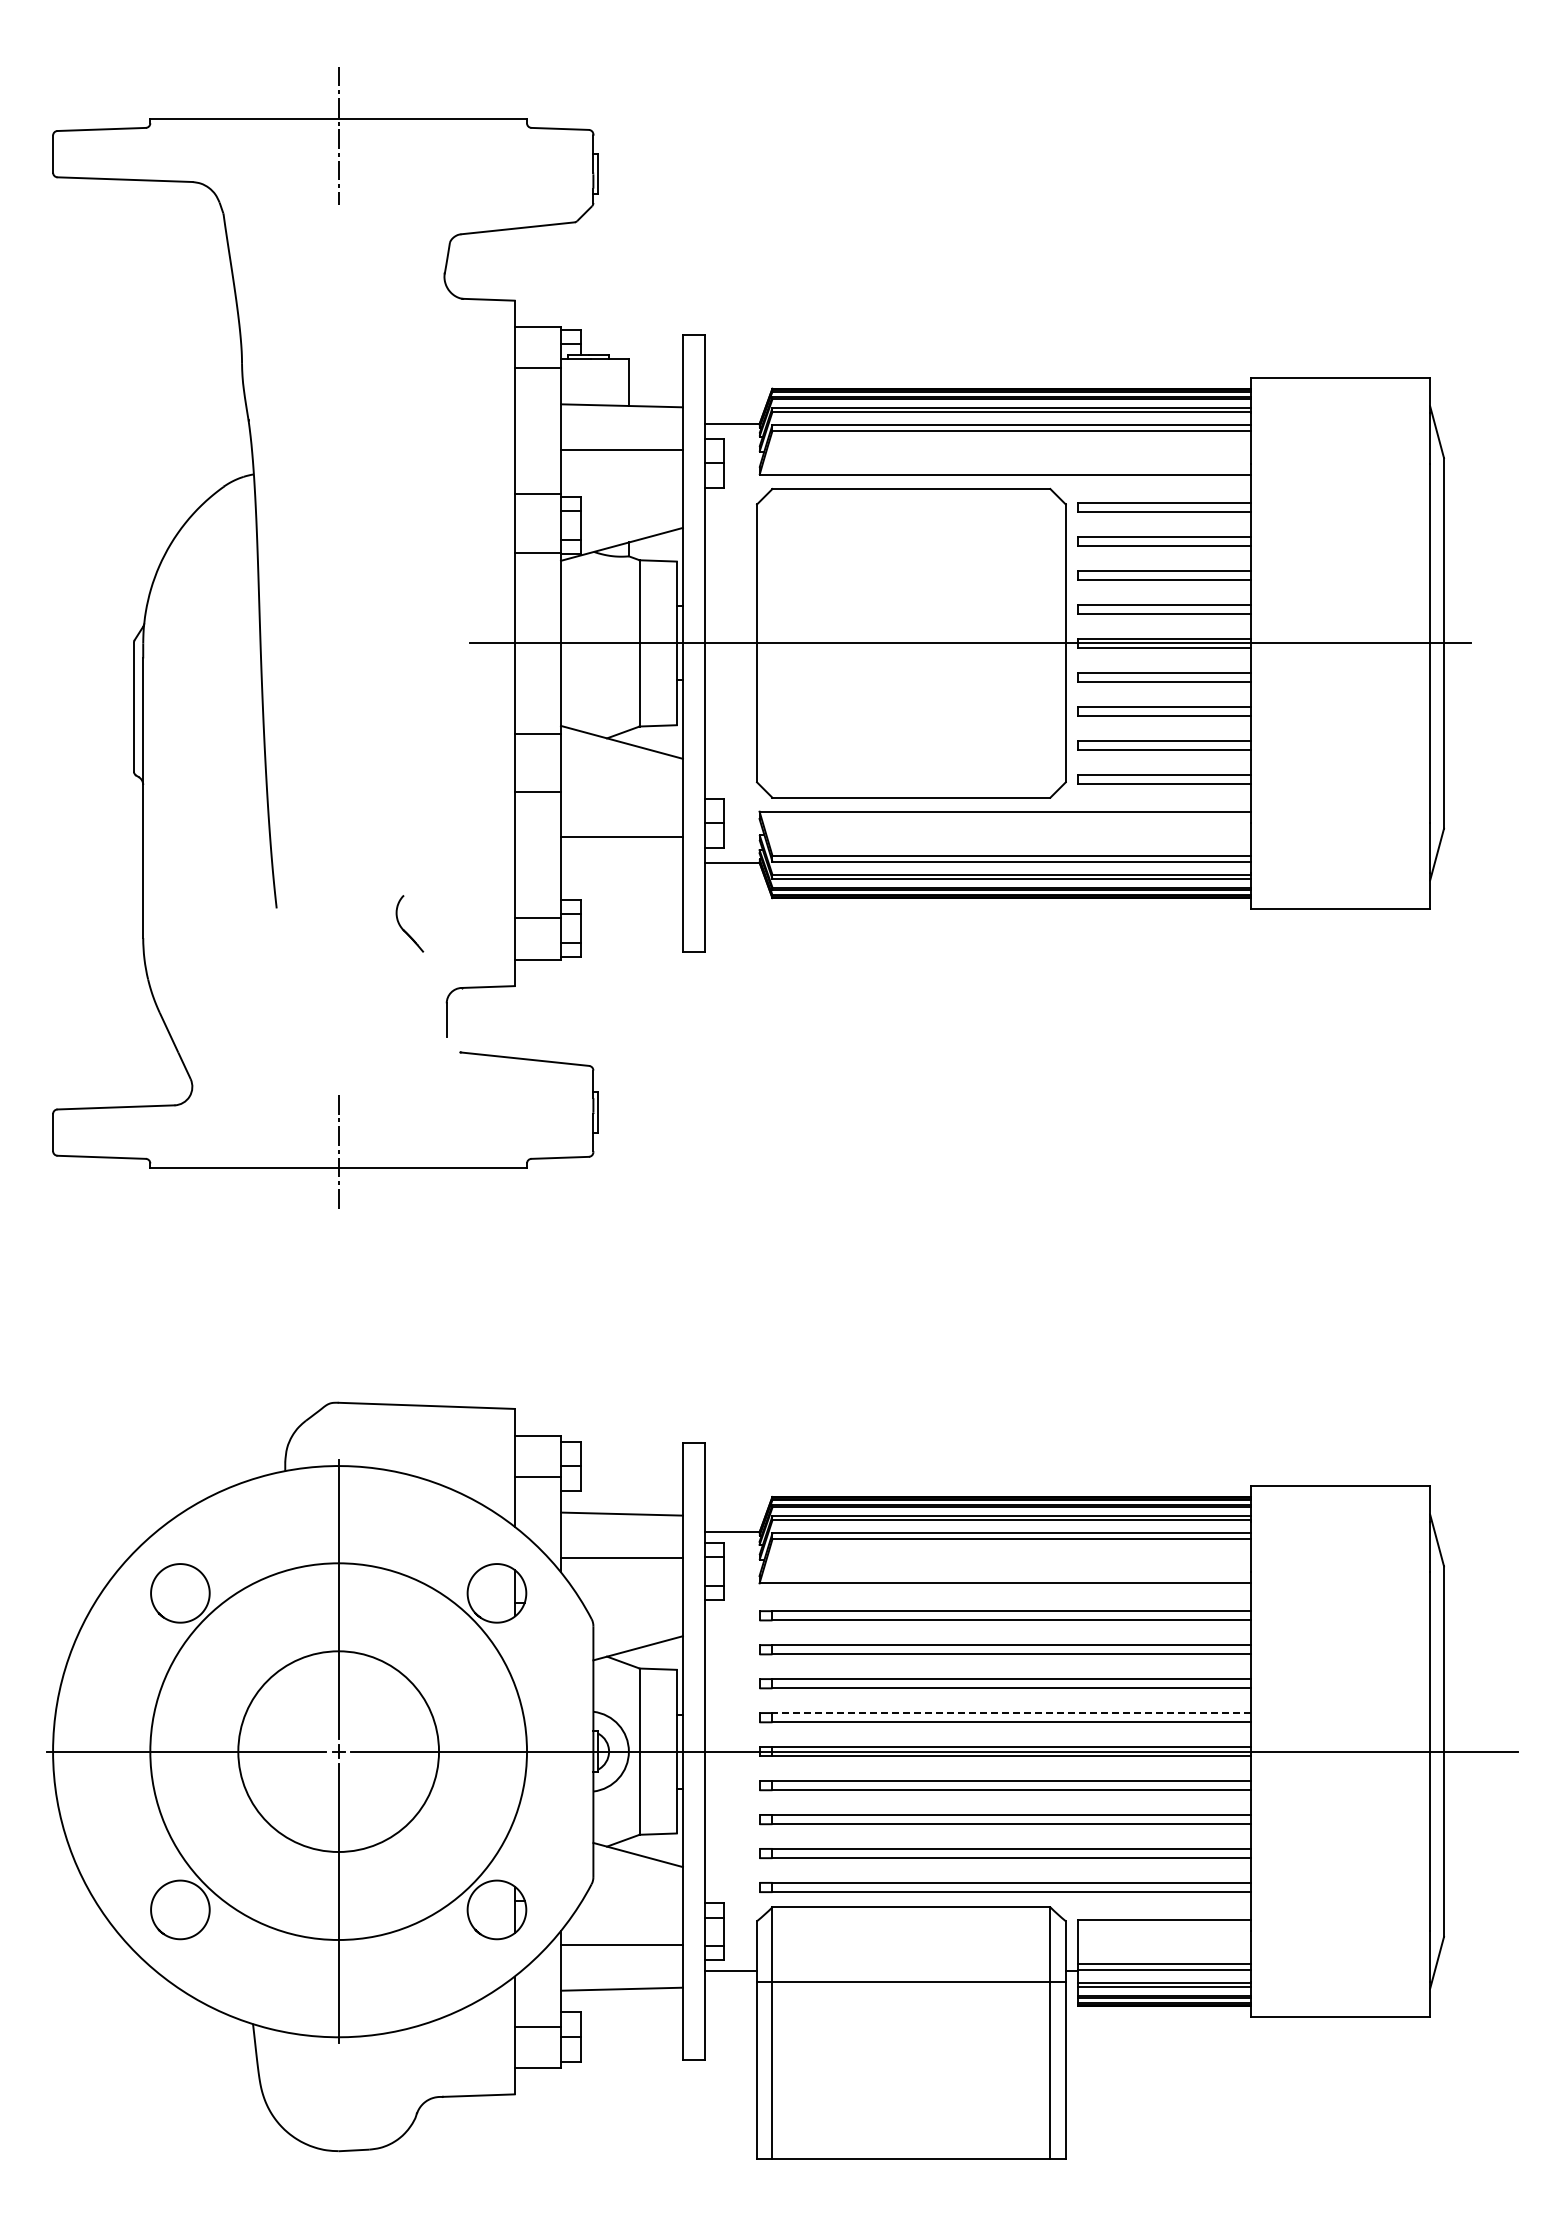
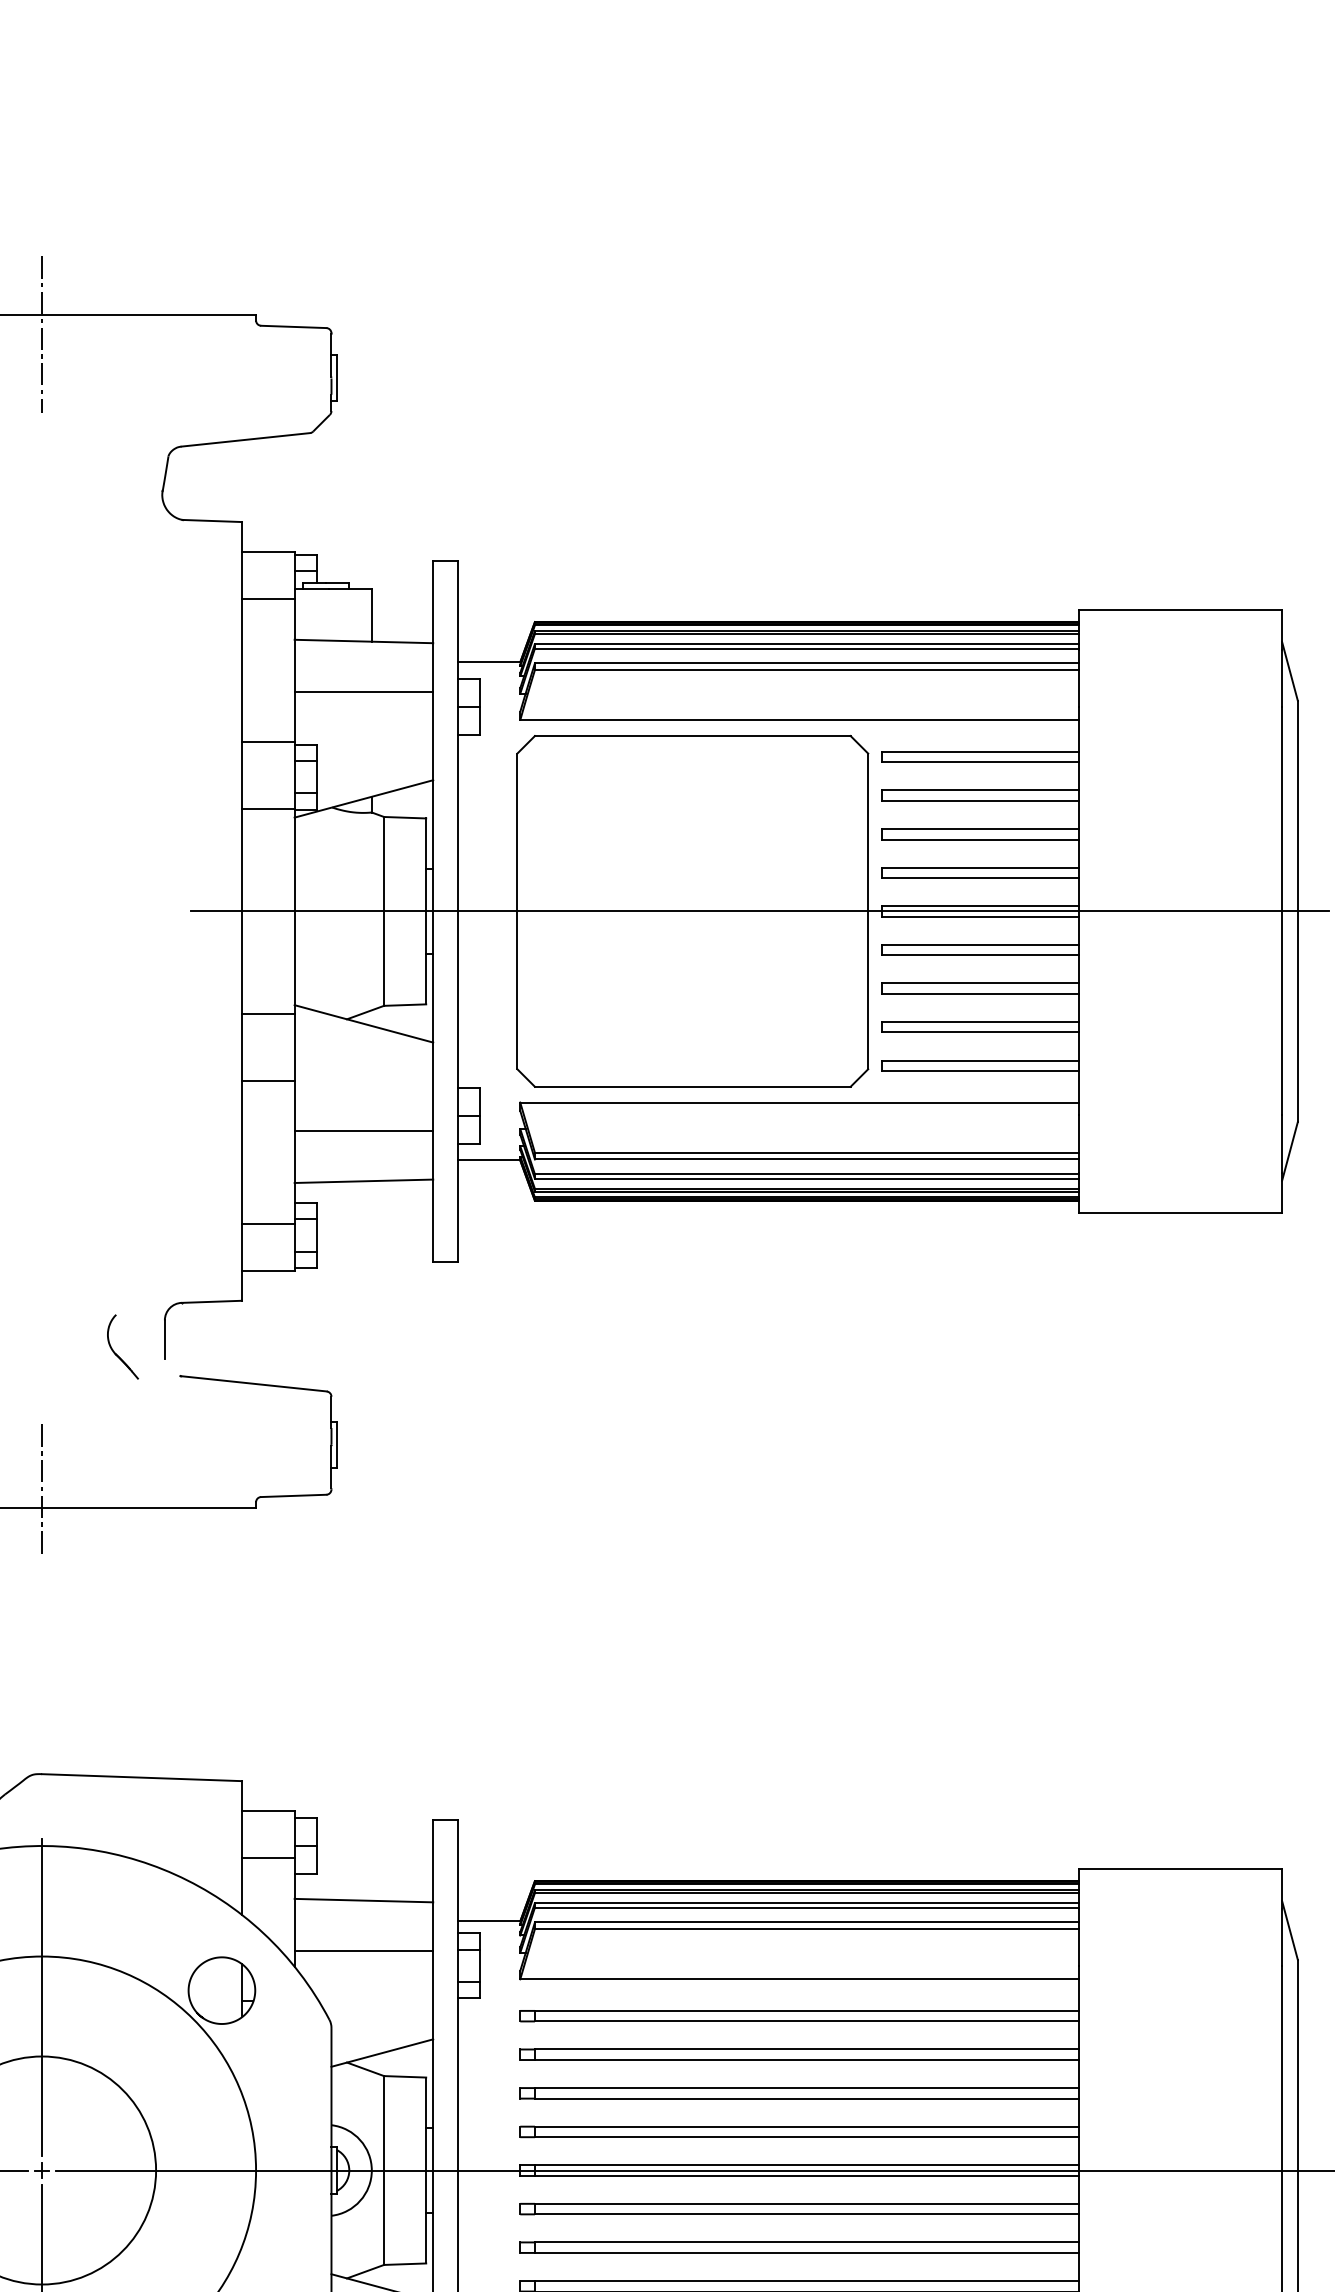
line: (621, 880) -> (363, 1180), added
part: (403, 928) -> (115, 1352), moved
line: (1011, 1713) -> (806, 2127), dashed -> solid

